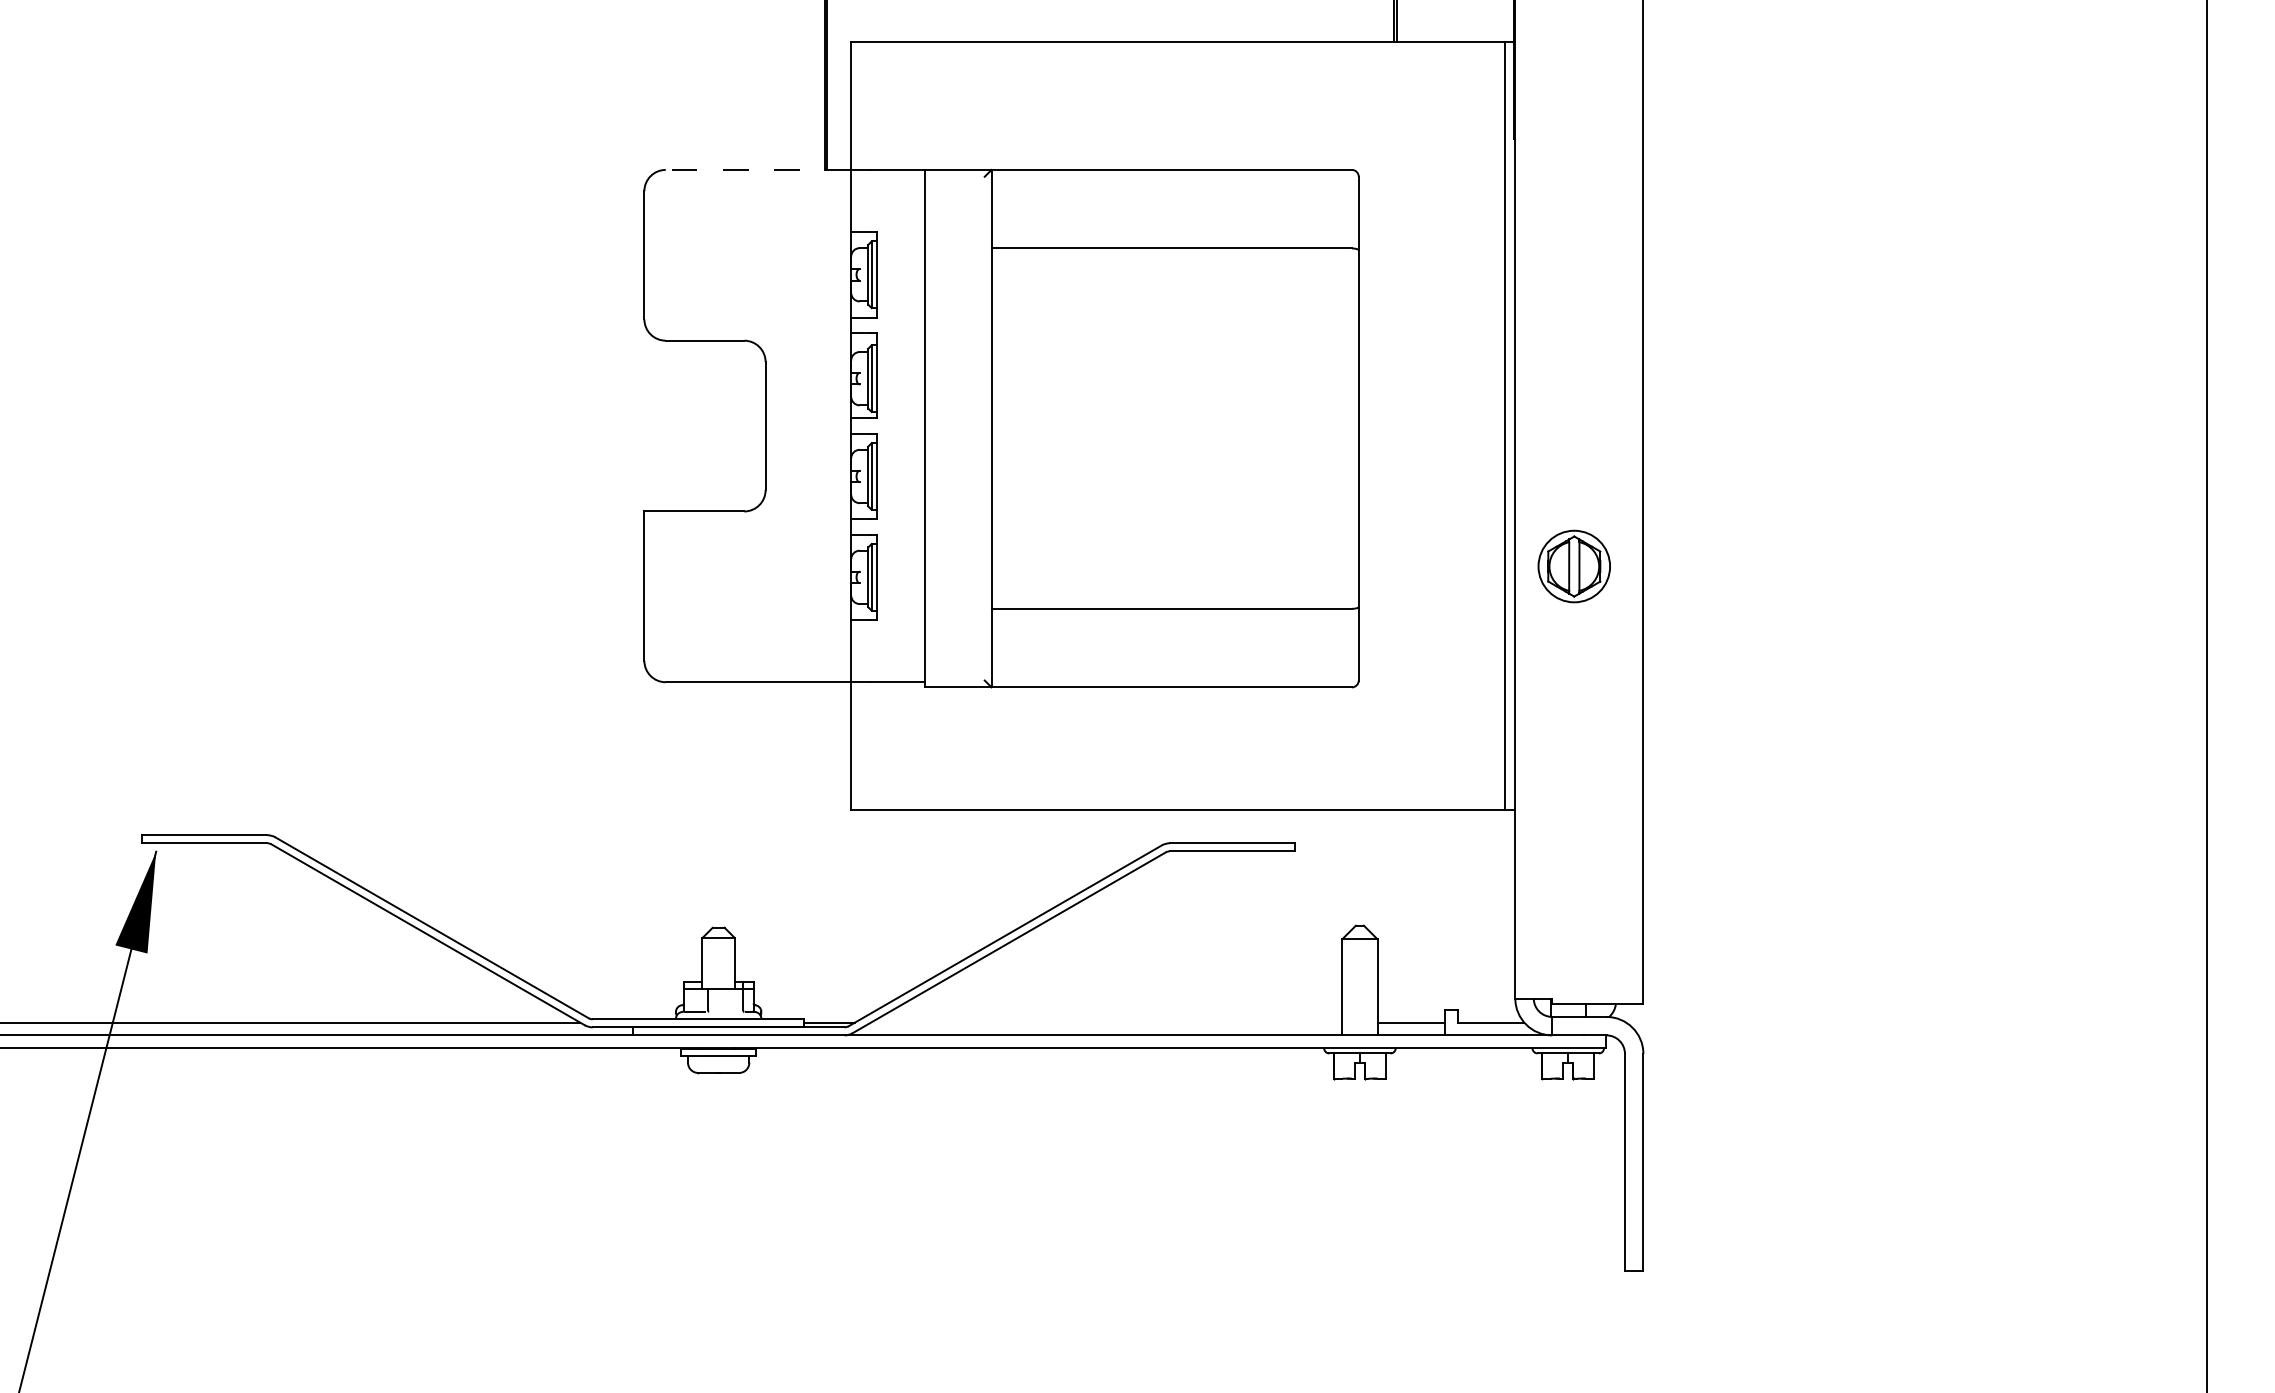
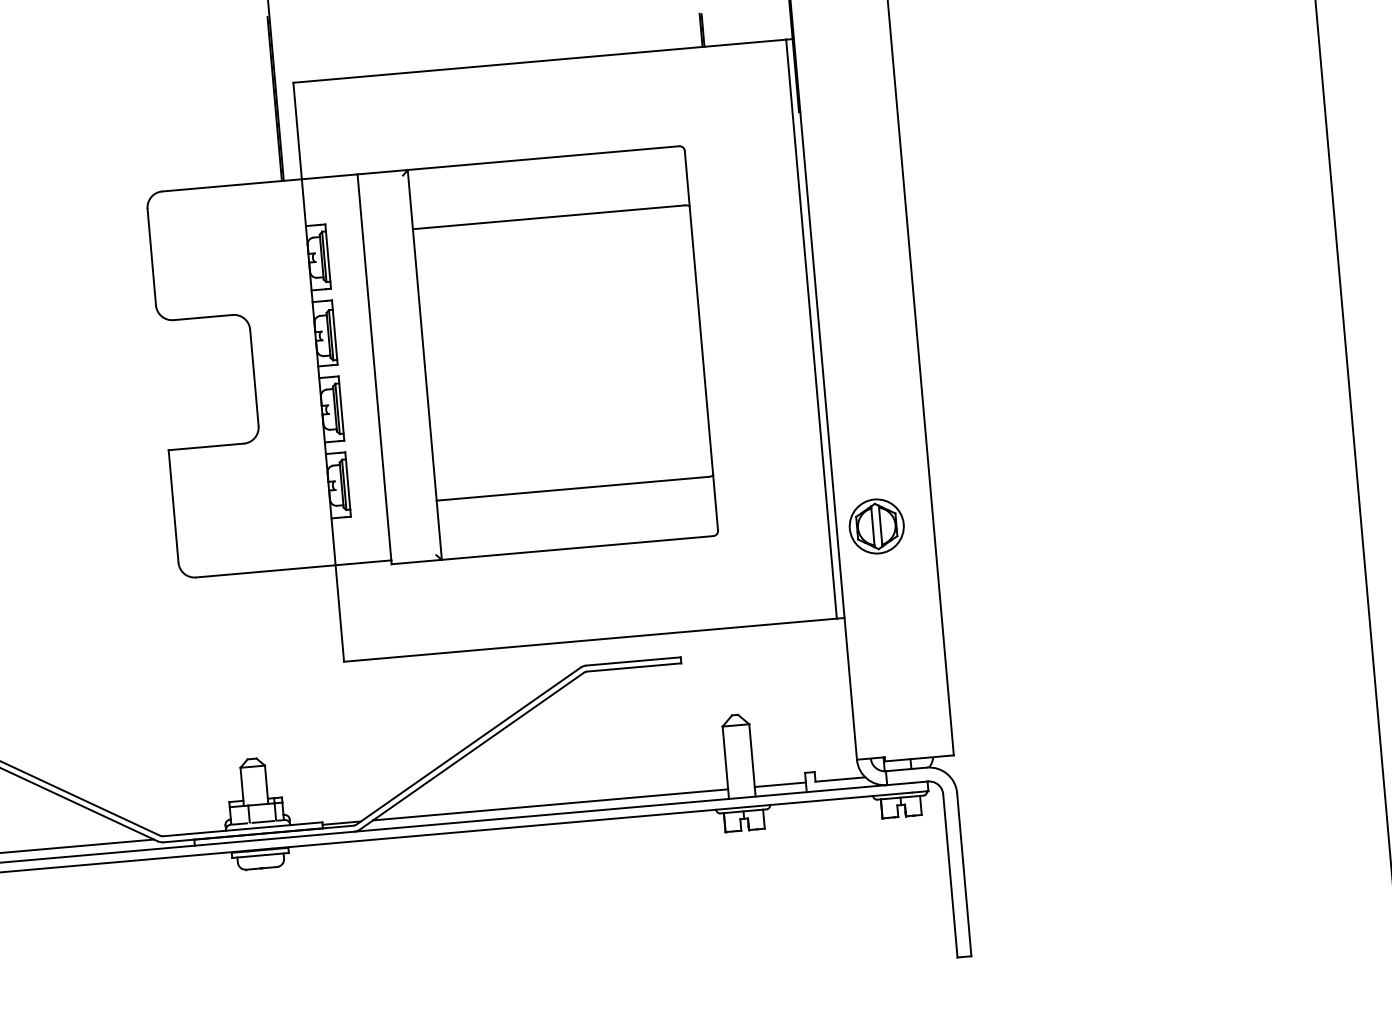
line: (758, 169) -> (232, 185), dashed -> solid
part: (1573, 566) -> (876, 526), moved
line: (725, 1012) -> (262, 822), added
line: (1106, 1022) -> (550, 804), added

